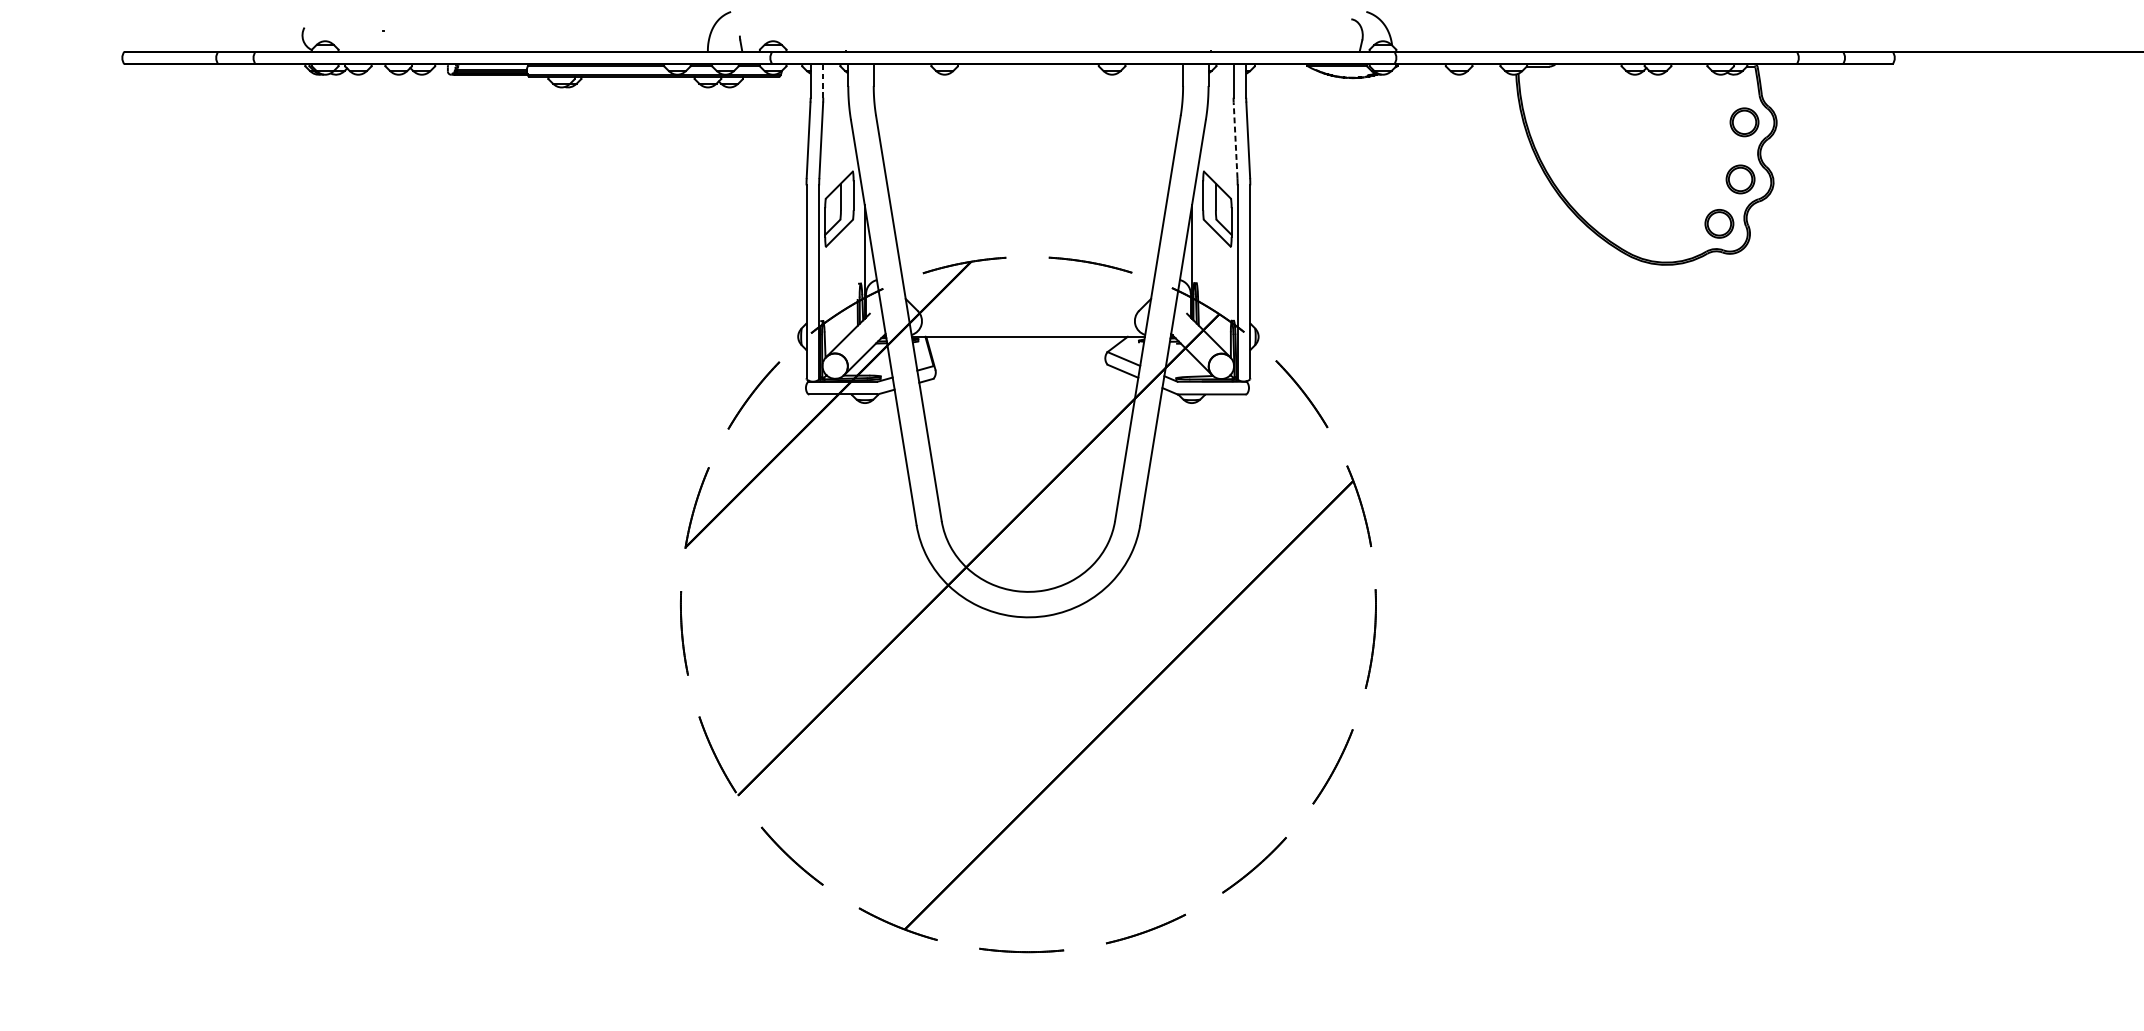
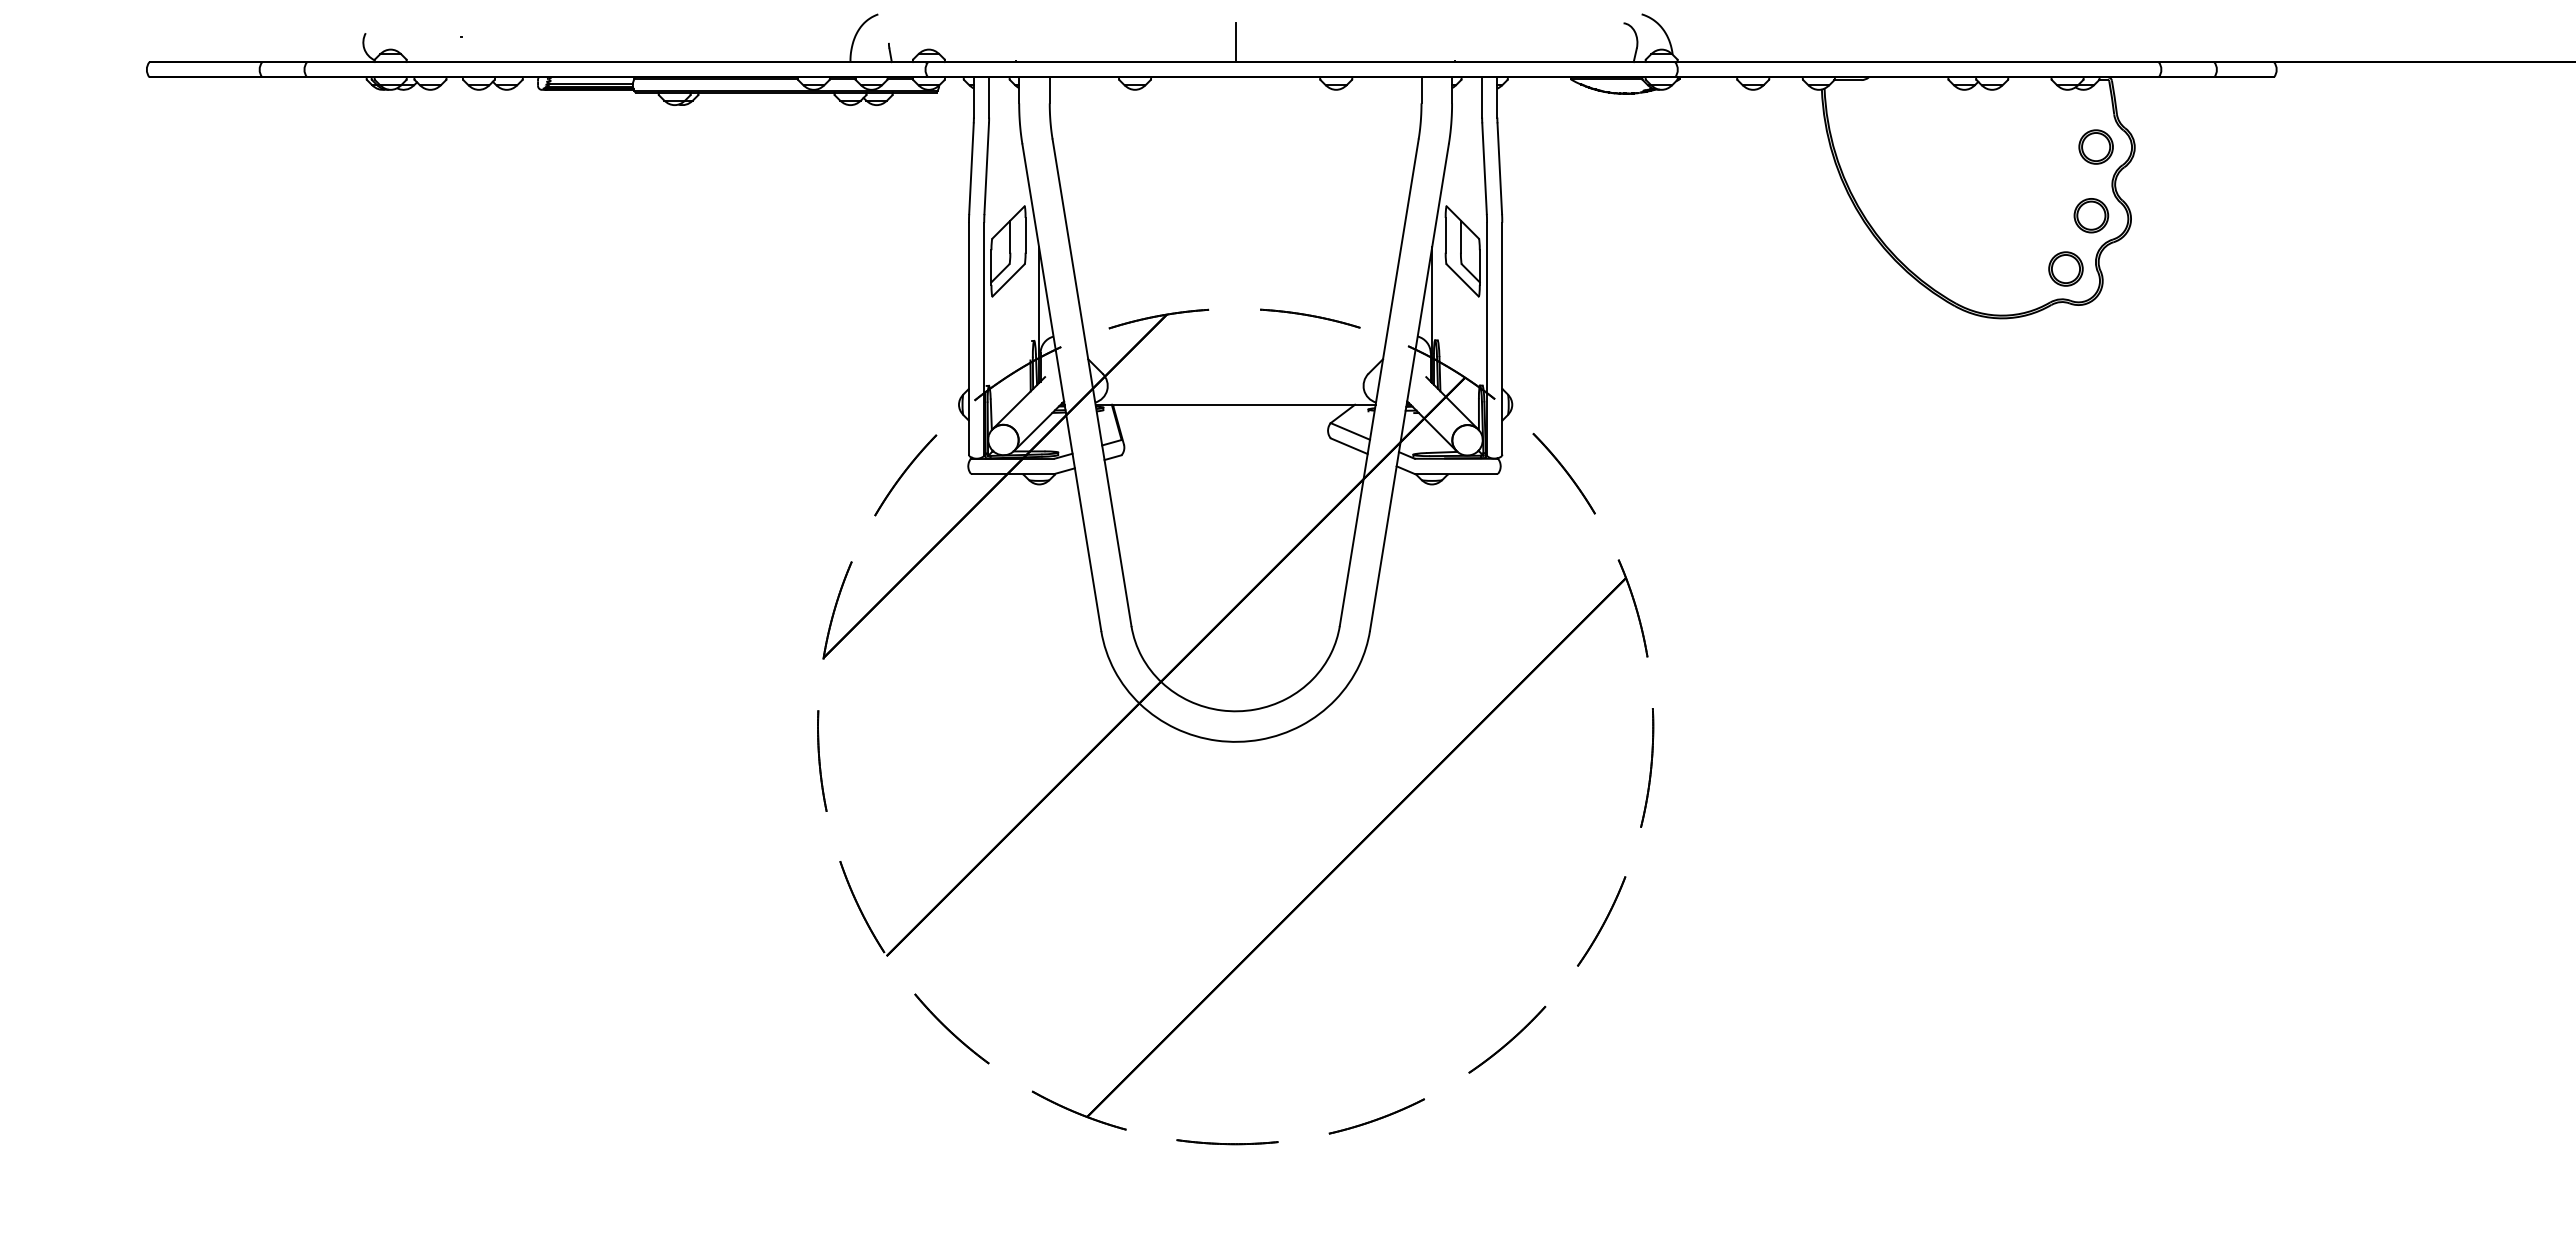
line: (1028, 35) -> (1235, 42), added
line: (823, 80) -> (989, 96), dashed -> solid
line: (1235, 140) -> (1484, 168), dashed -> solid

